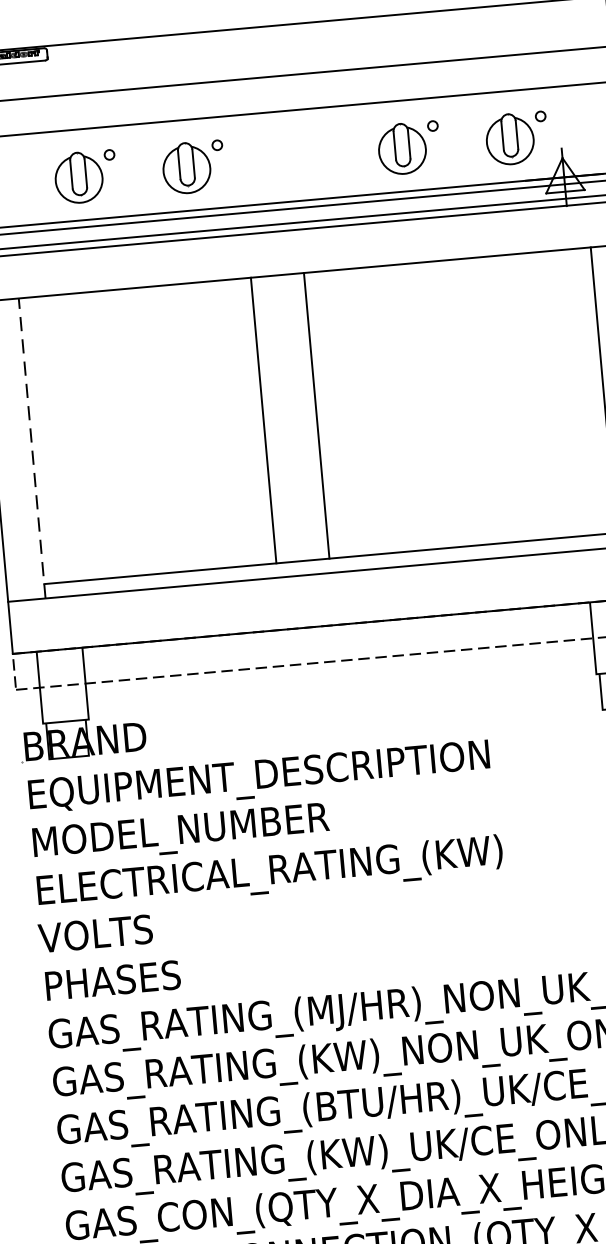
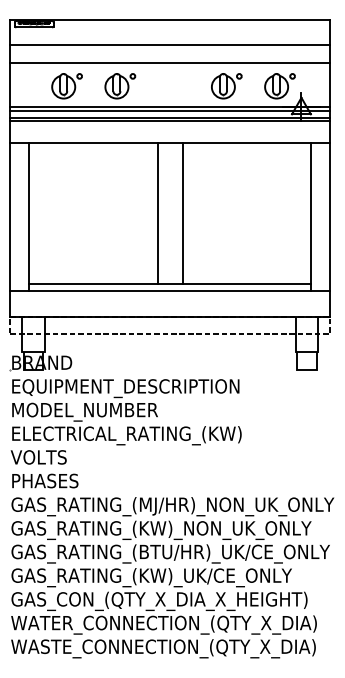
line: (316, 414) -> (182, 212), moved
line: (263, 418) -> (157, 212), moved
line: (31, 447) -> (28, 216), dashed -> solid

